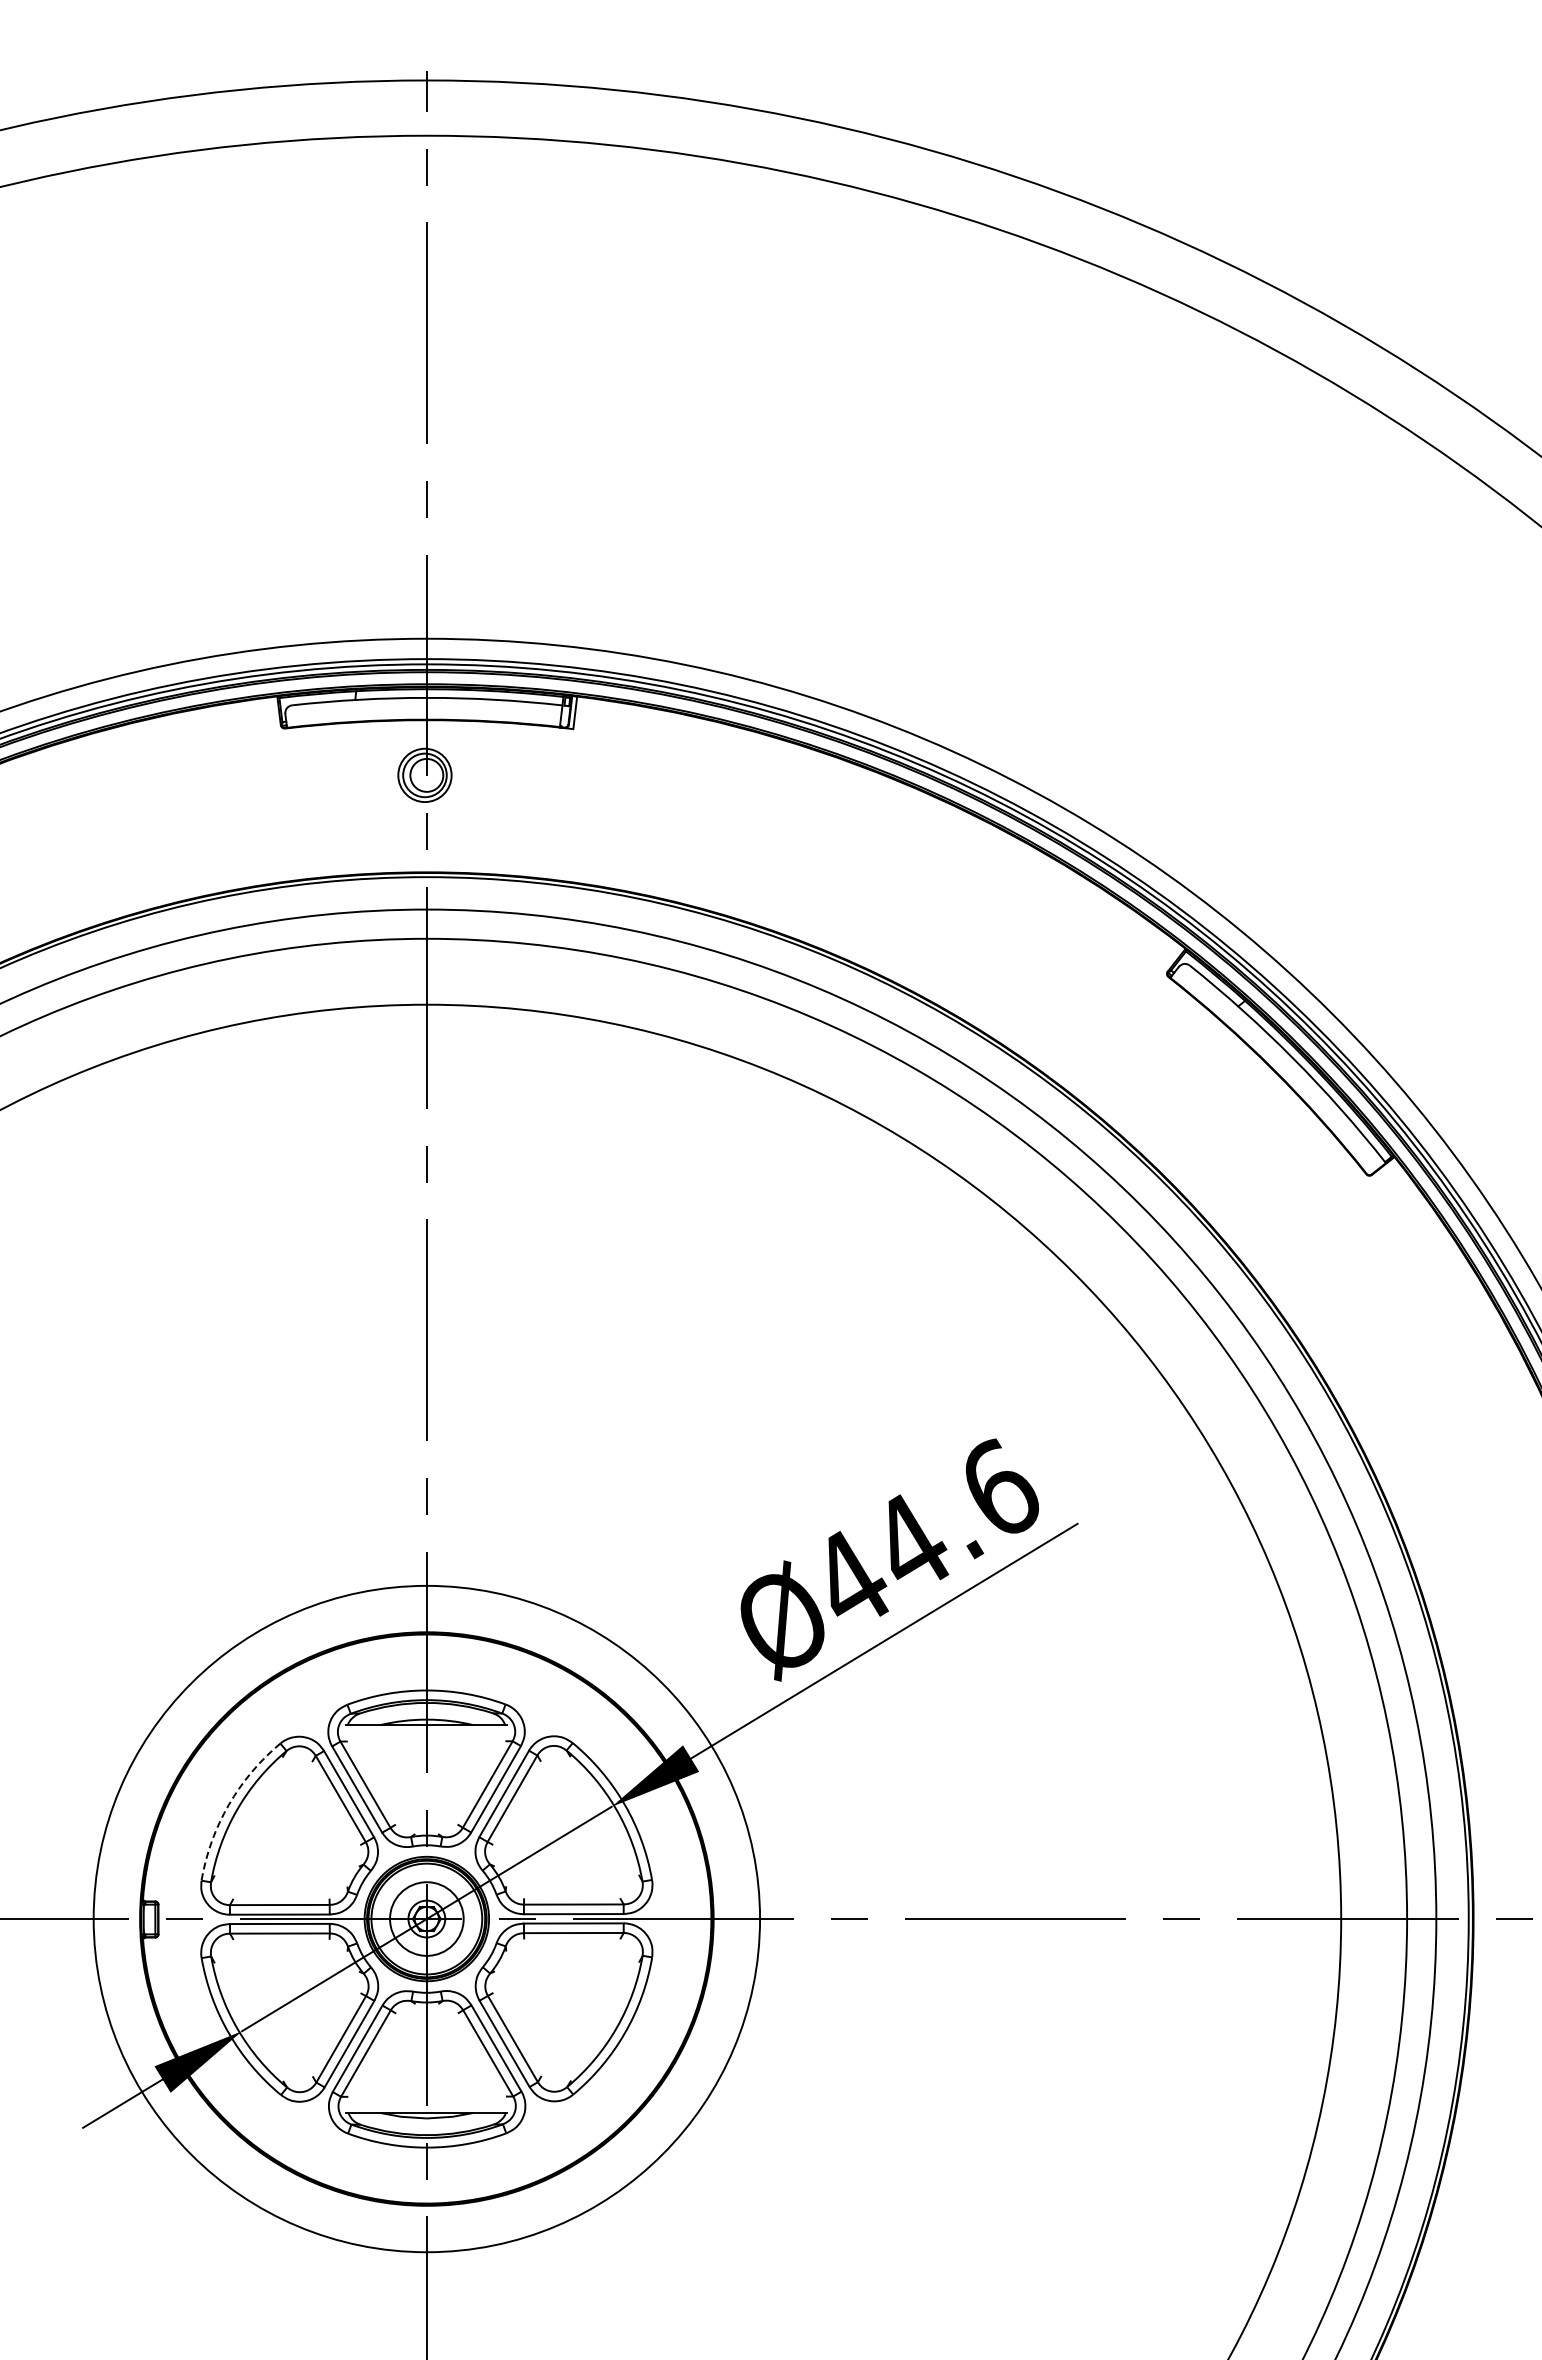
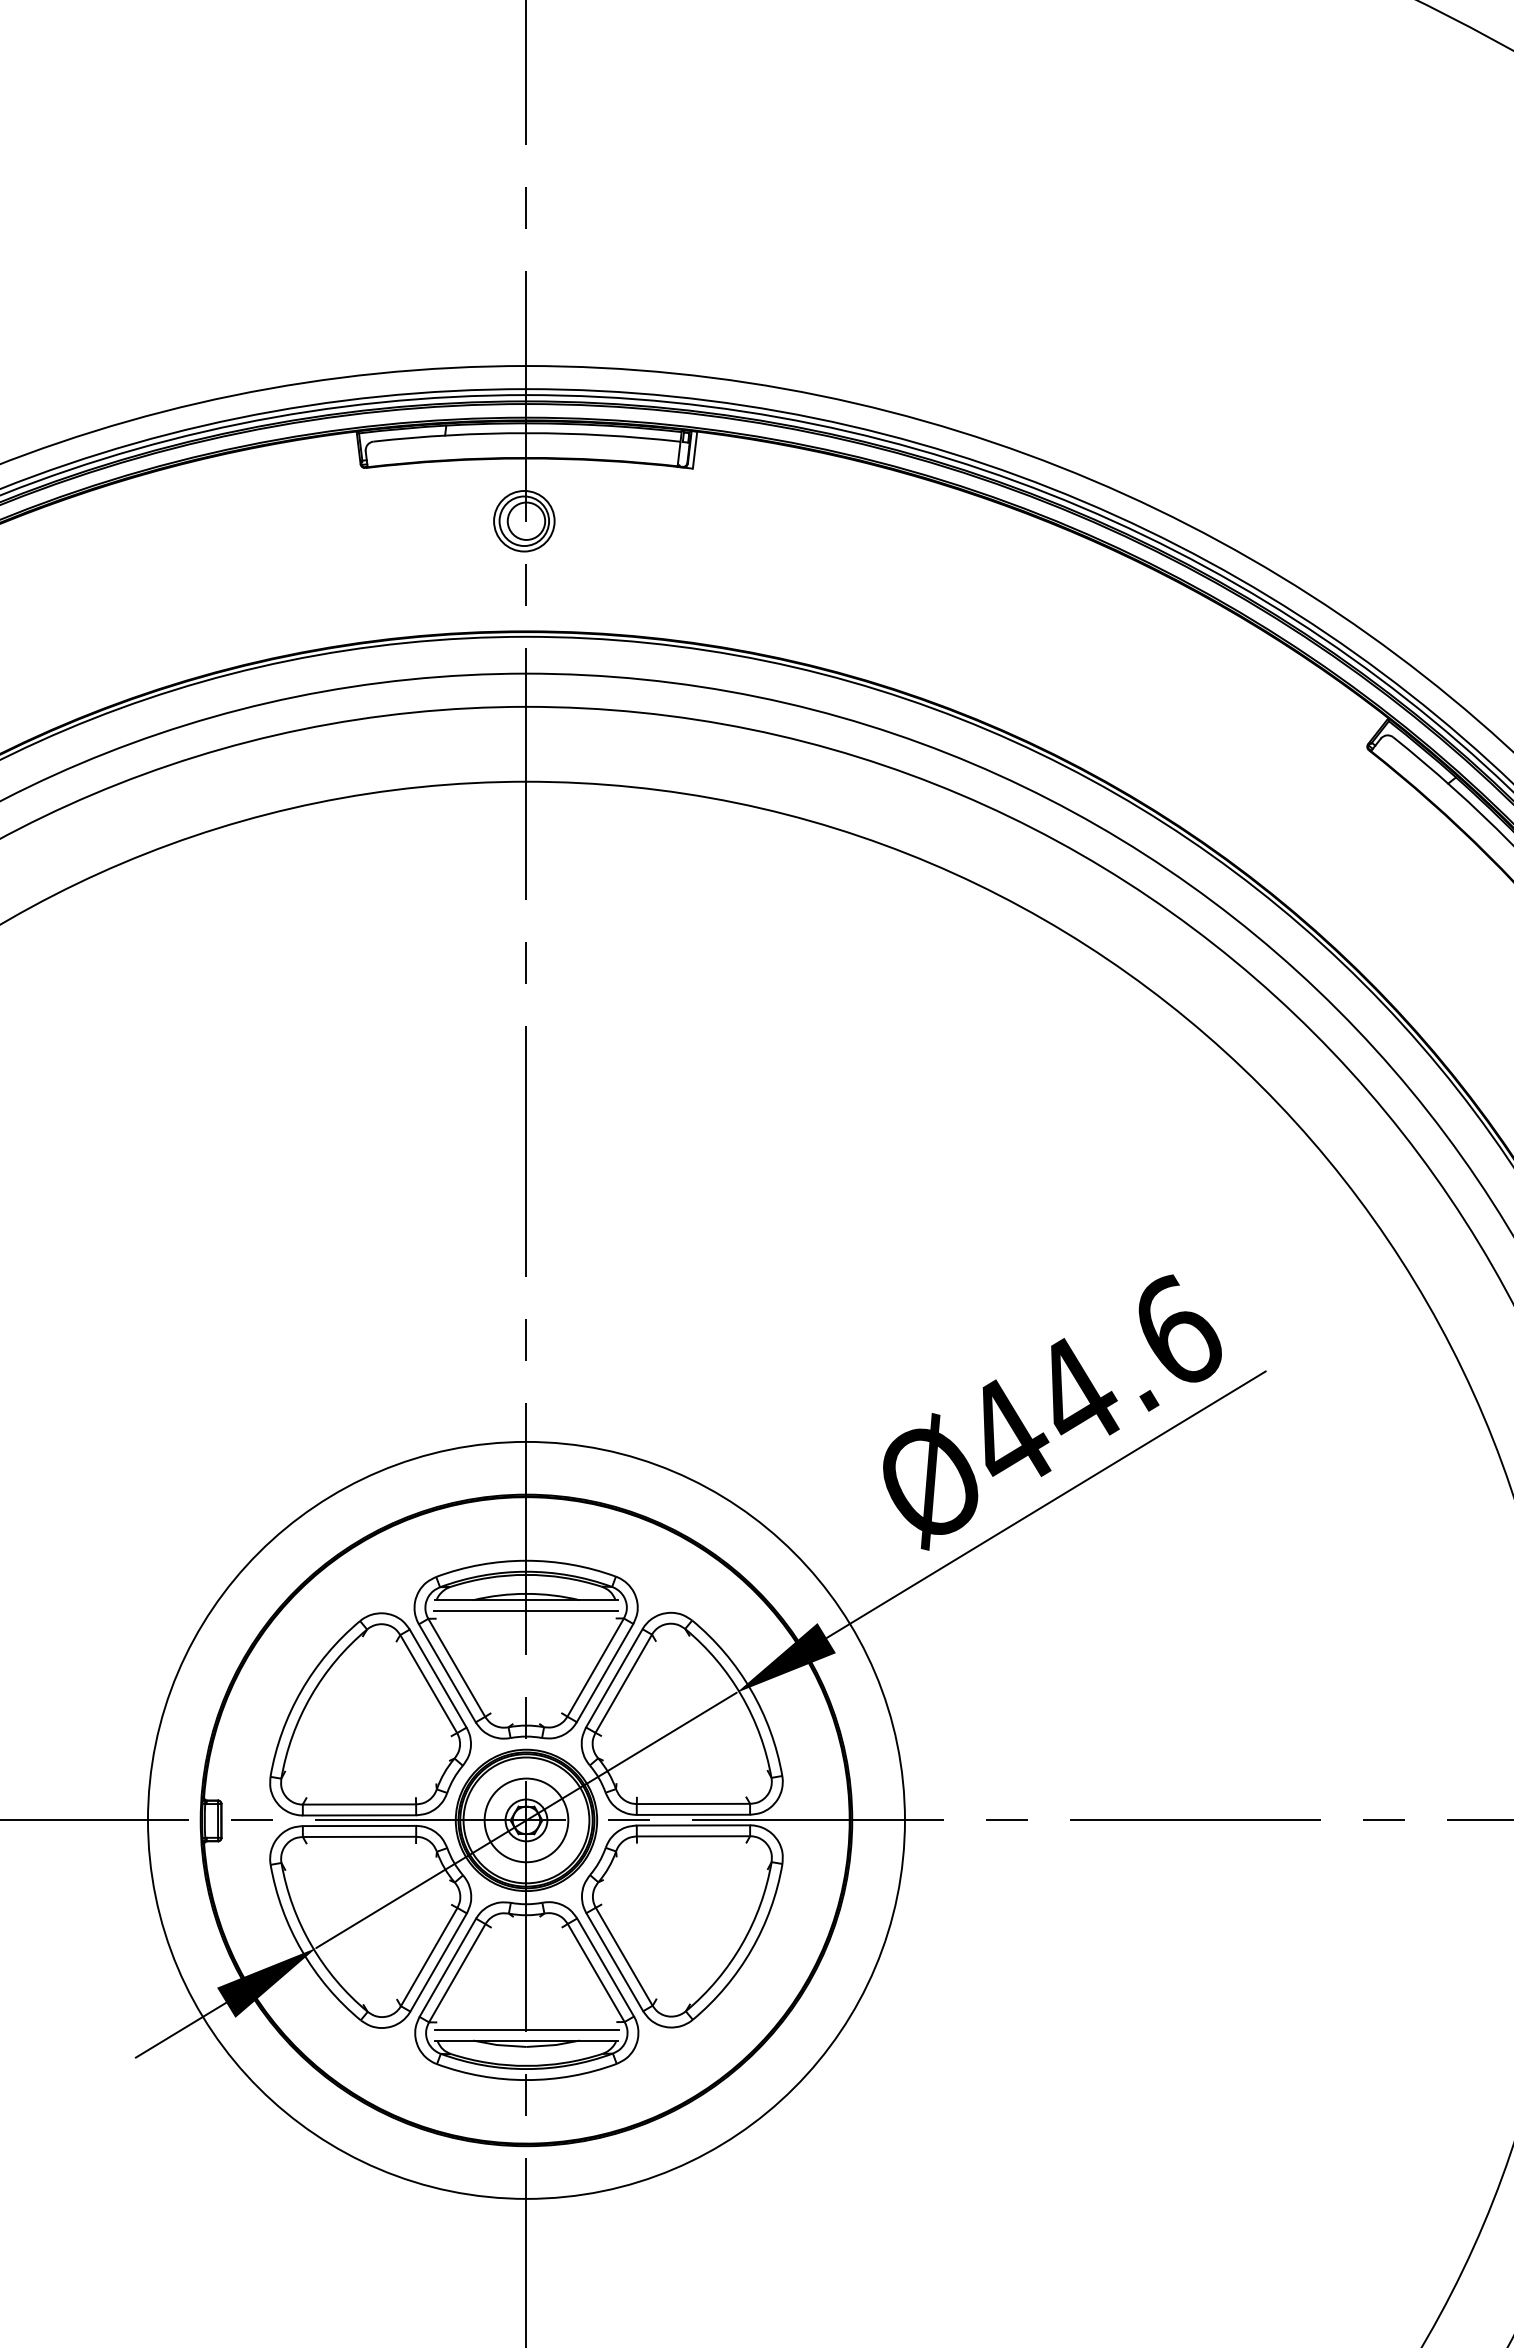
line: (426, 1734) -> (526, 1610), added
arc: (228, 1805) -> (301, 1691), dashed -> solid
line: (427, 2103) -> (527, 2029), added

